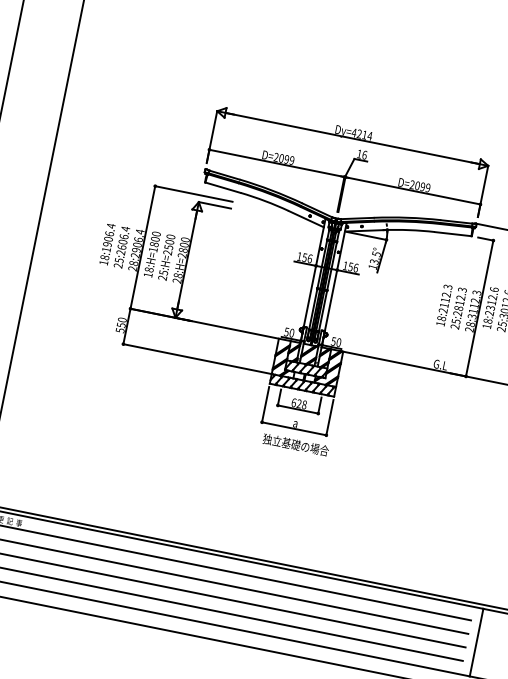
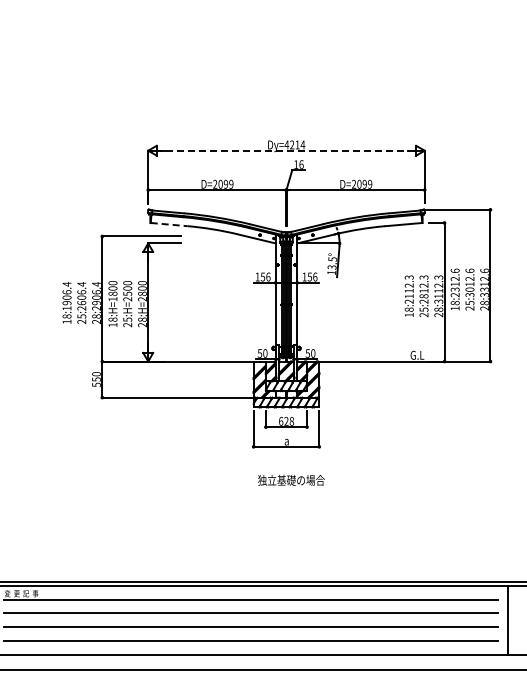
line: (351, 138) -> (285, 150), solid -> dashed
line: (223, 187) -> (169, 224), solid -> dashed
text: (296, 445) -> (291, 480), moved

